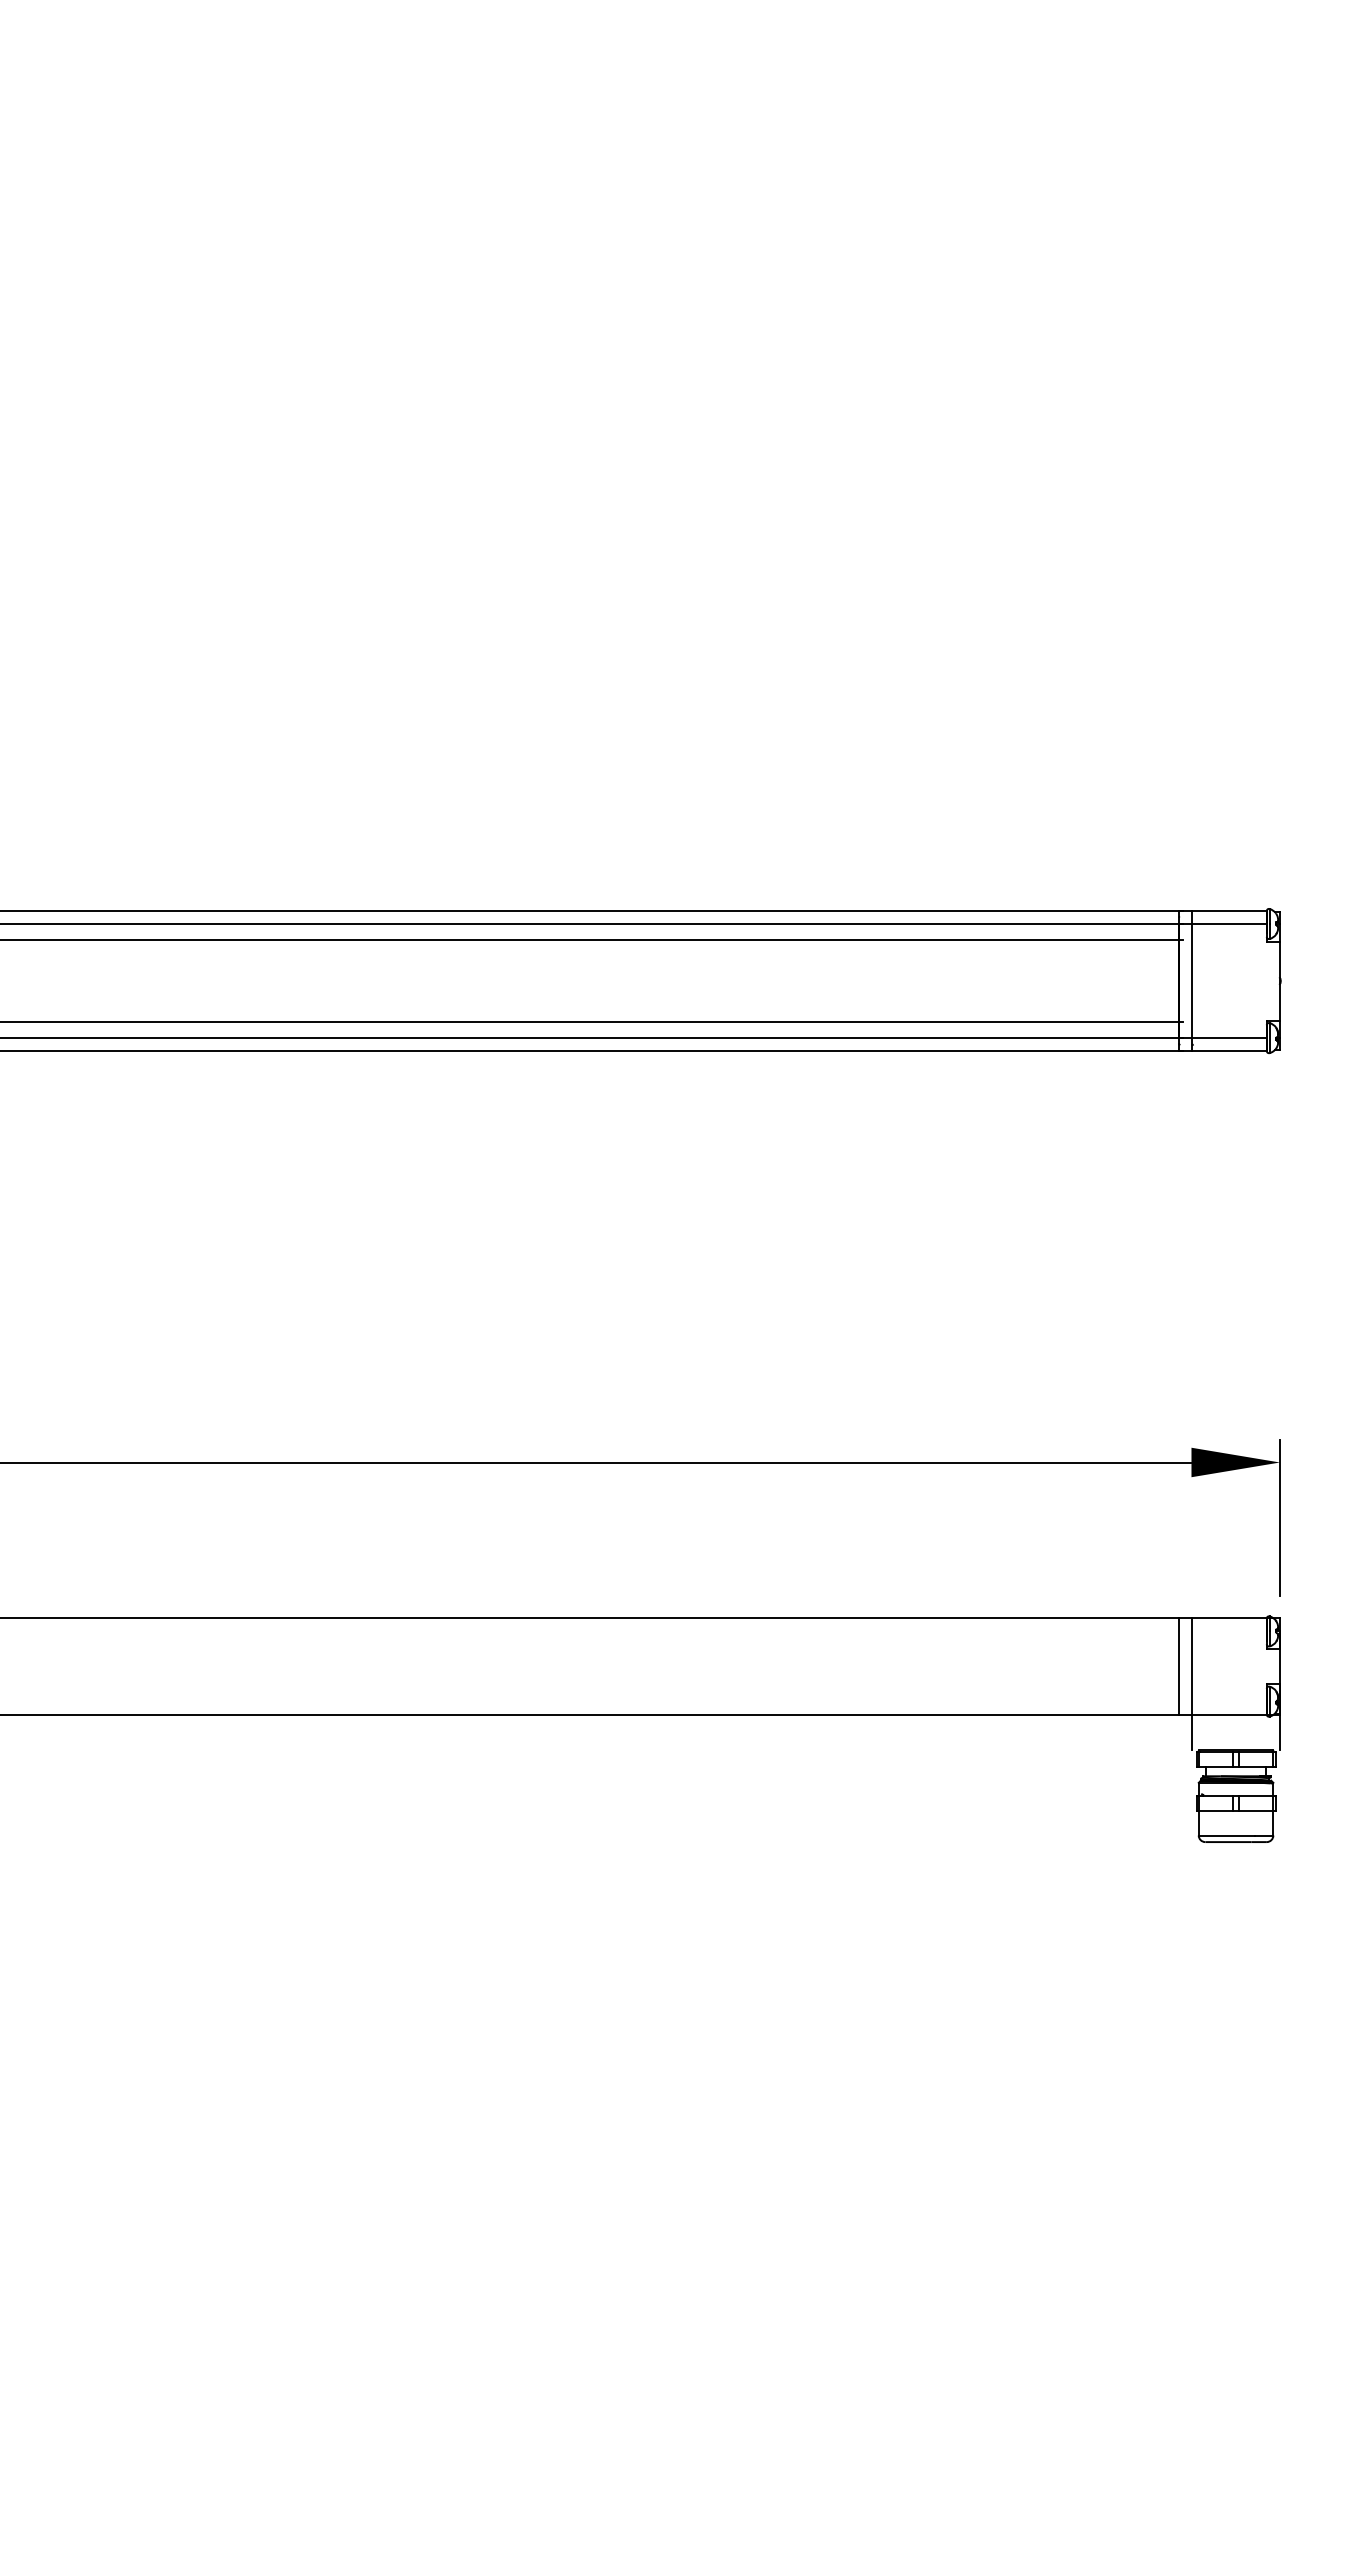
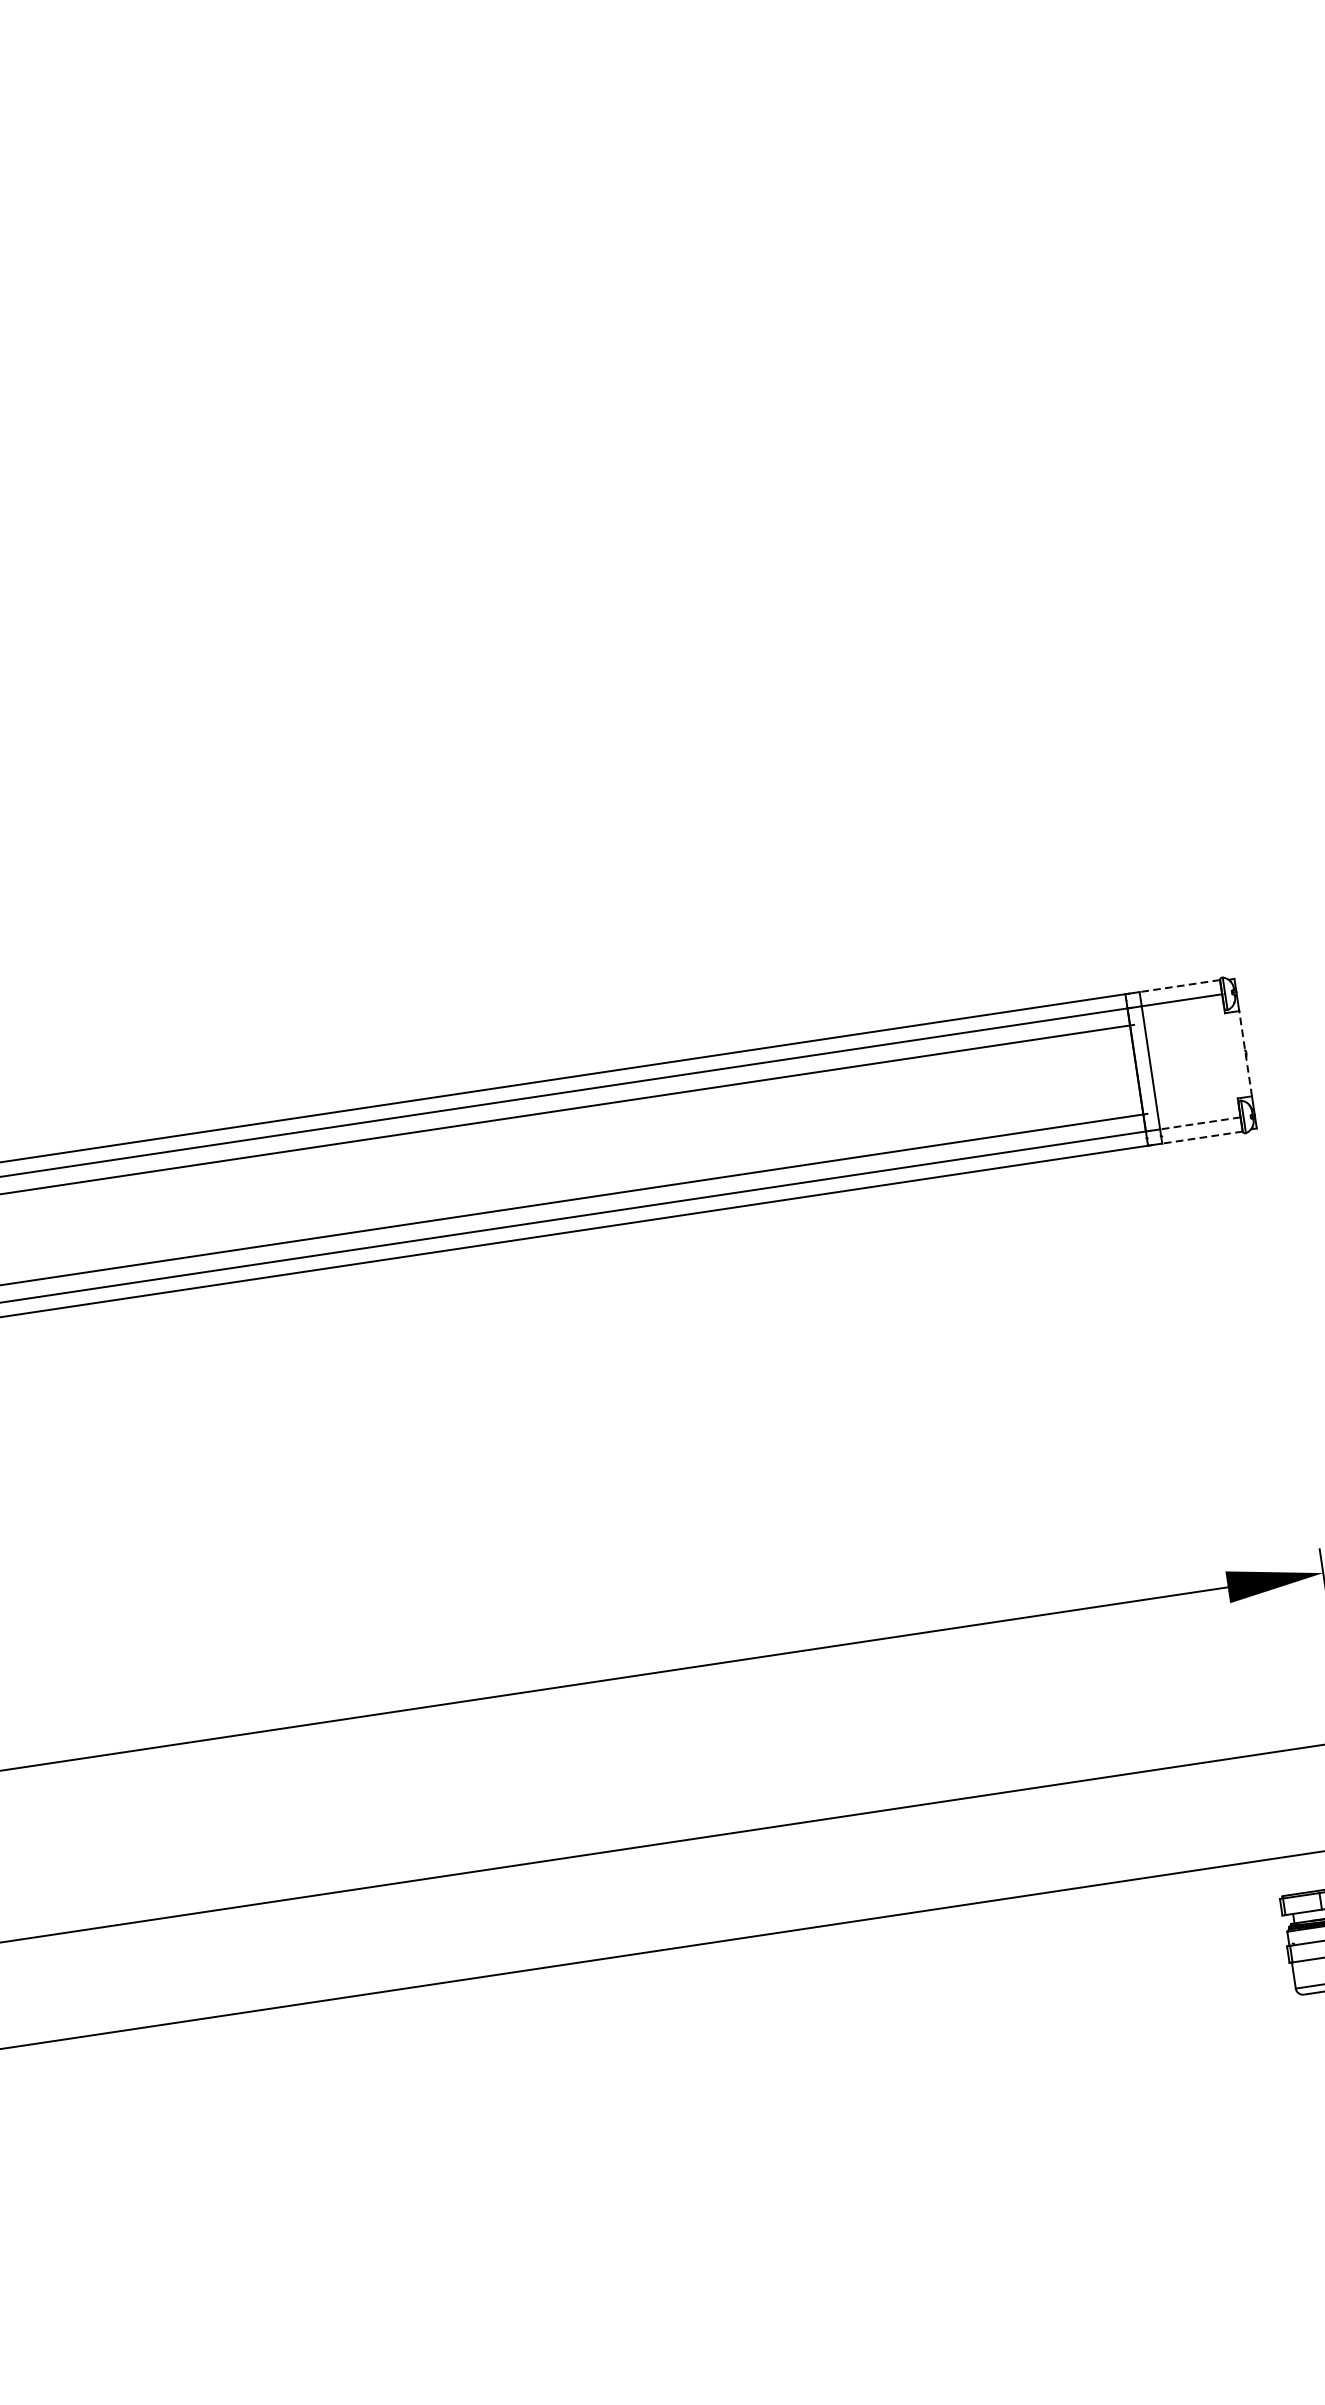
line: (1228, 910) -> (1178, 985), solid -> dashed
line: (1279, 981) -> (1245, 1054), solid -> dashed
line: (1228, 1038) -> (1199, 1123), solid -> dashed
line: (1228, 1051) -> (1201, 1137), solid -> dashed
line: (1179, 1666) -> (1247, 1809), removed
line: (1192, 1683) -> (1264, 1825), removed

